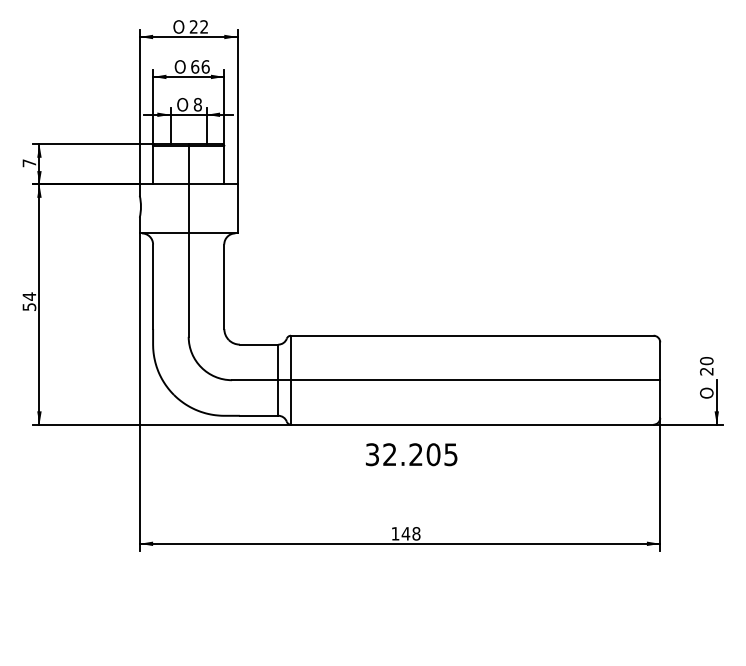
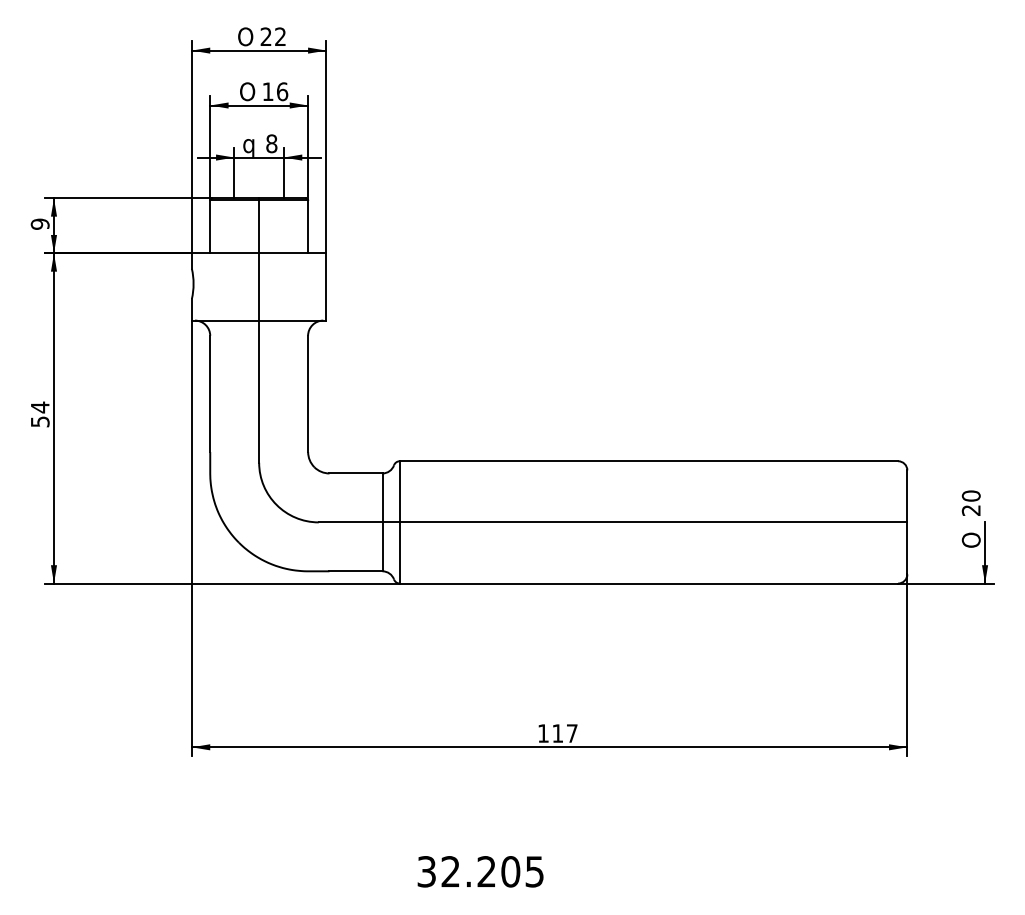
text: (194, 66) -> (267, 91), 66 -> 16
text: (182, 106) -> (250, 145), O -> q
text: (28, 162) -> (39, 223), 7 -> 9
text: (411, 454) -> (480, 871), moved
text: (410, 533) -> (564, 733), 148 -> 117

